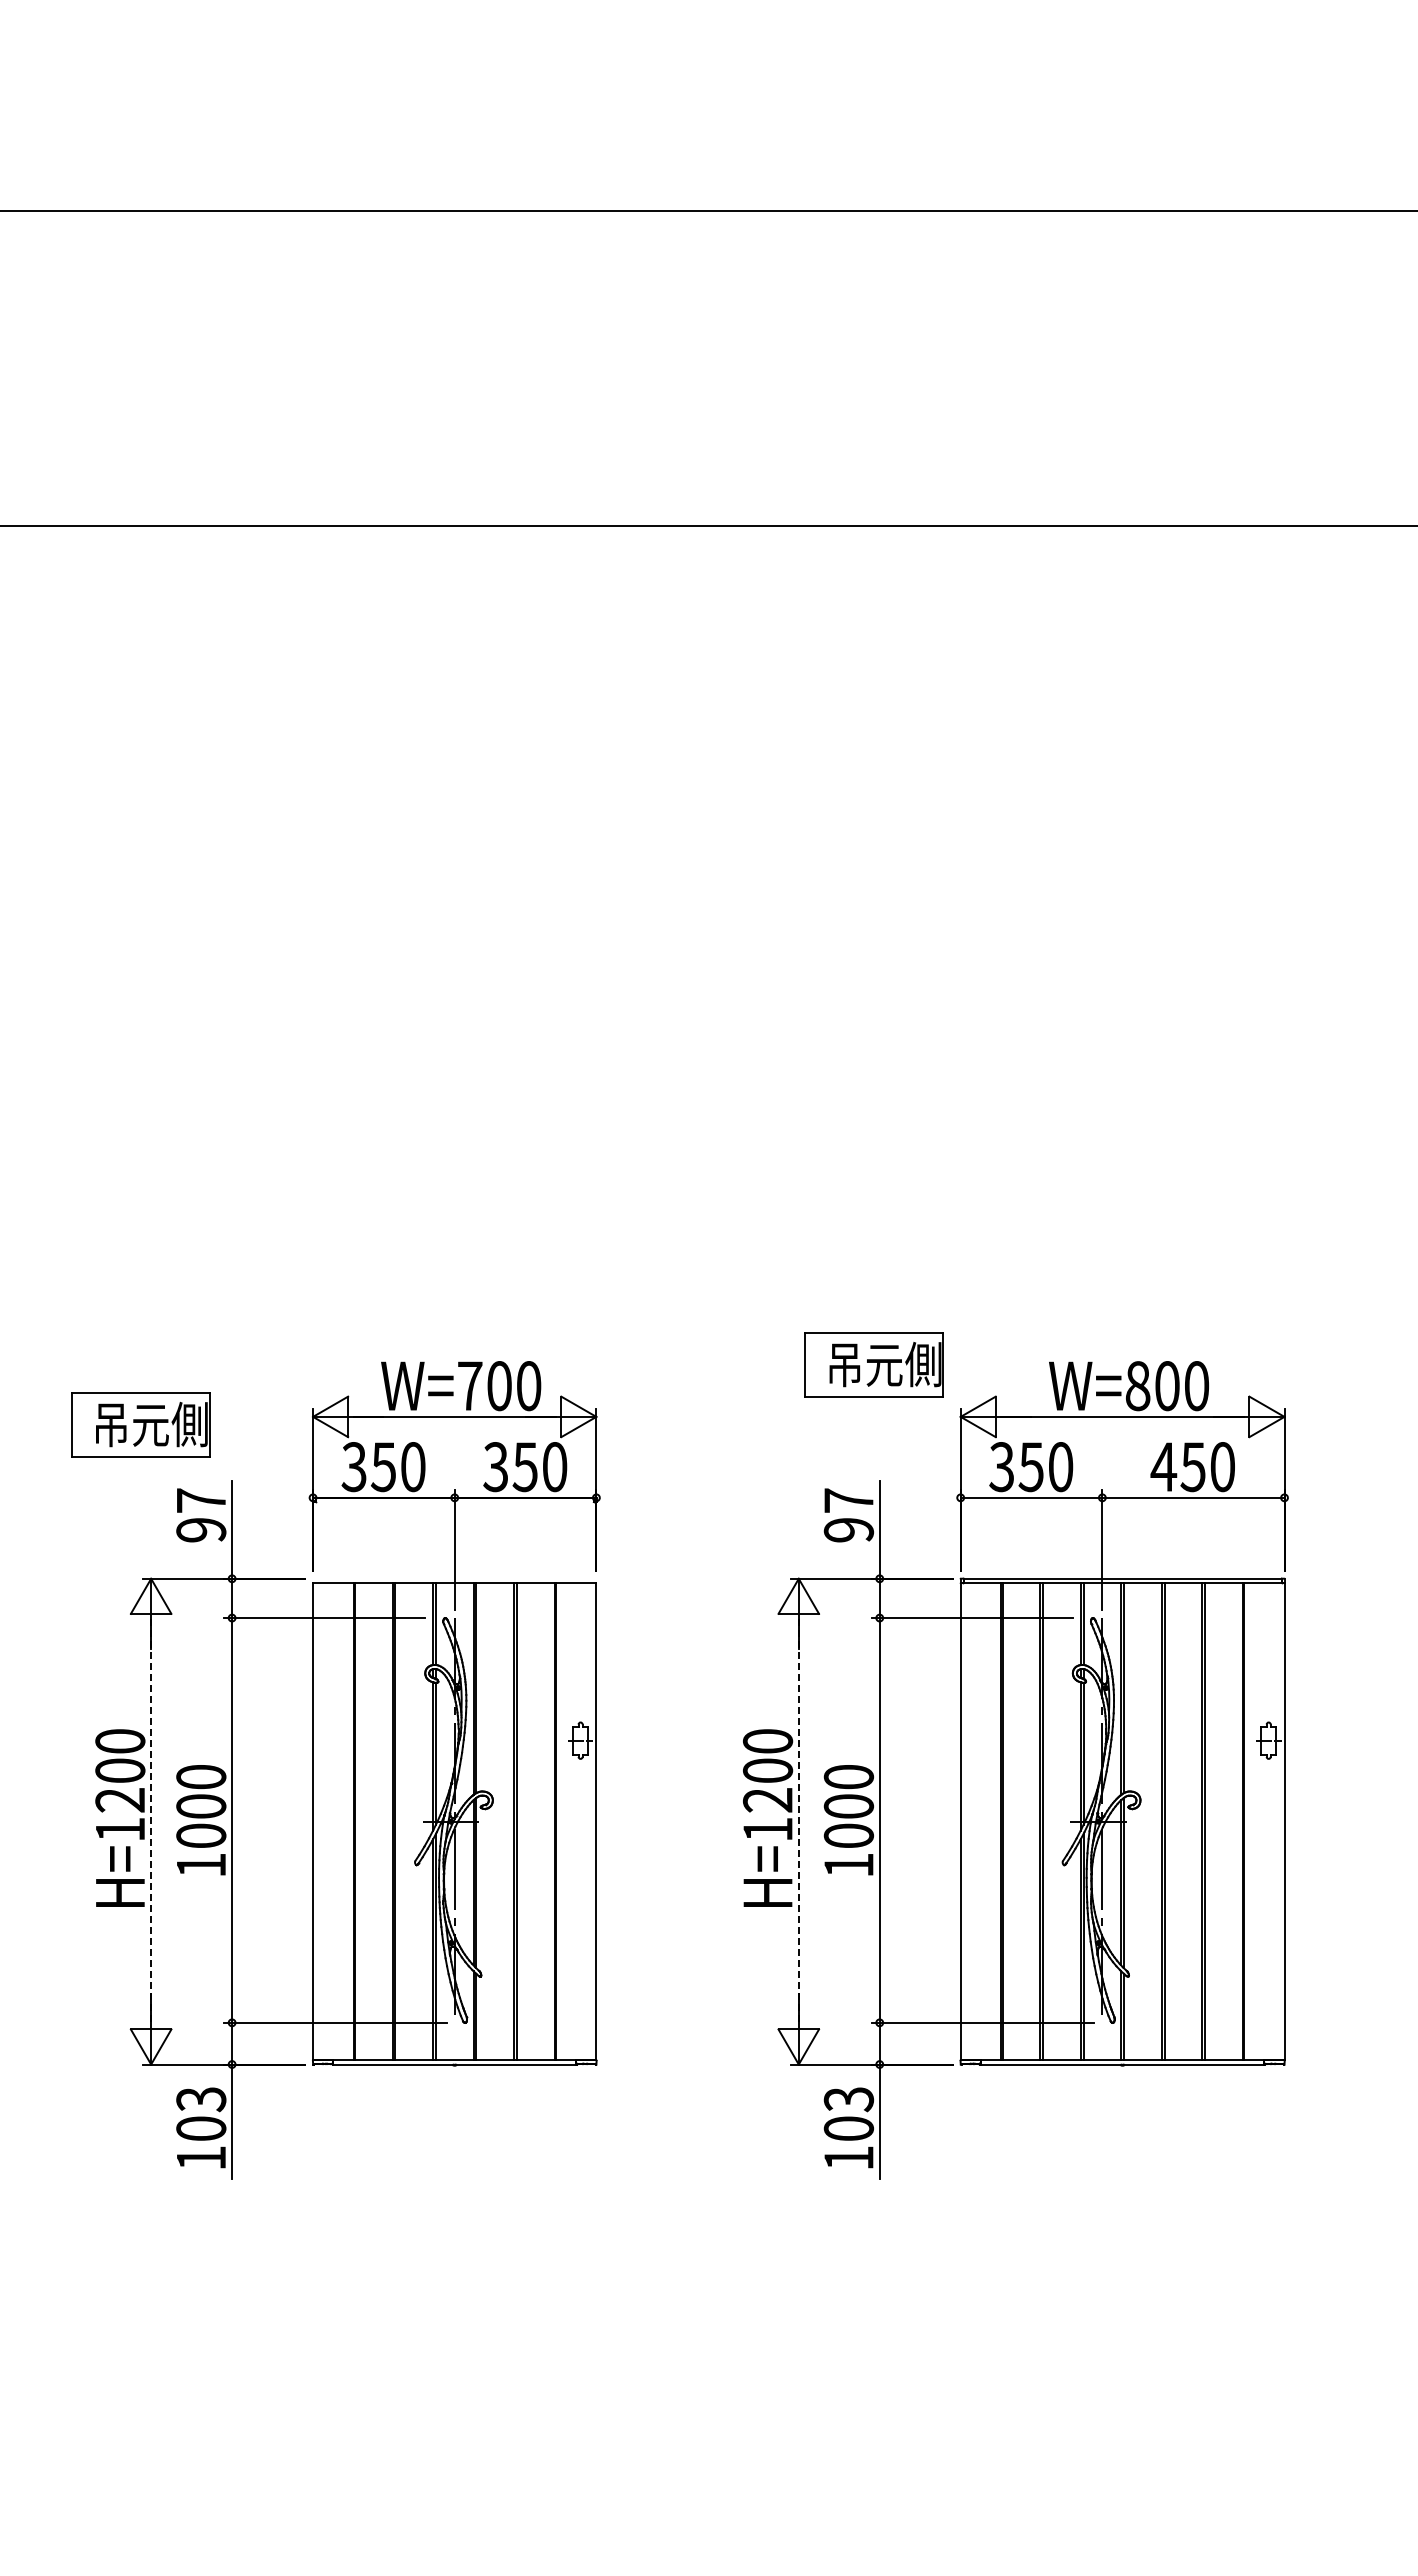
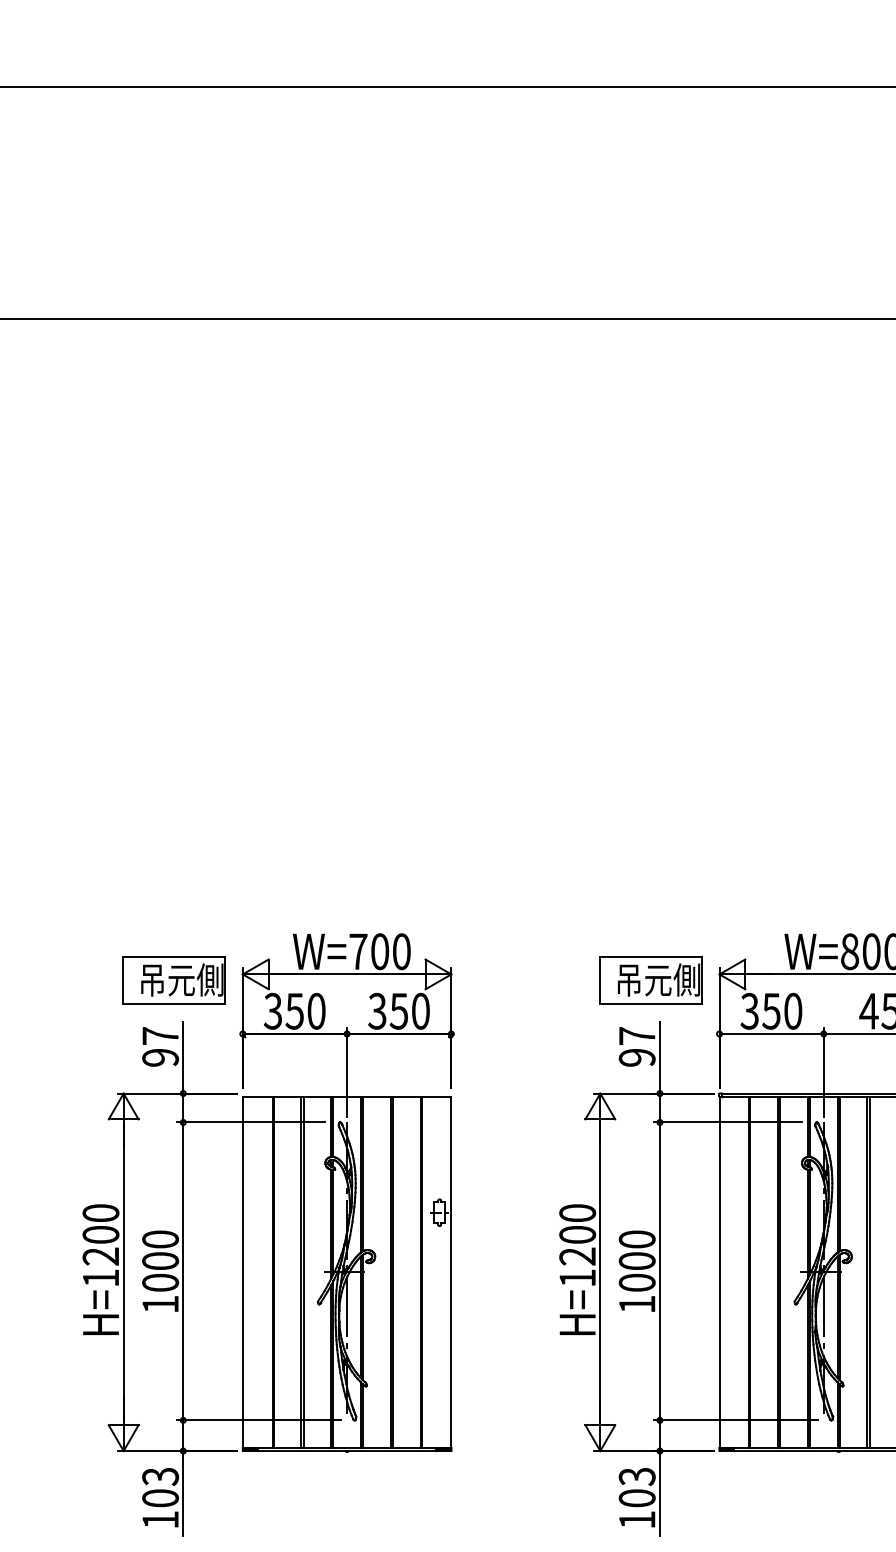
part: (873, 1364) -> (650, 979), moved
part: (140, 1424) -> (173, 979), moved
line: (151, 1822) -> (123, 1272), dashed -> solid
line: (798, 1822) -> (600, 1272), dashed -> solid

